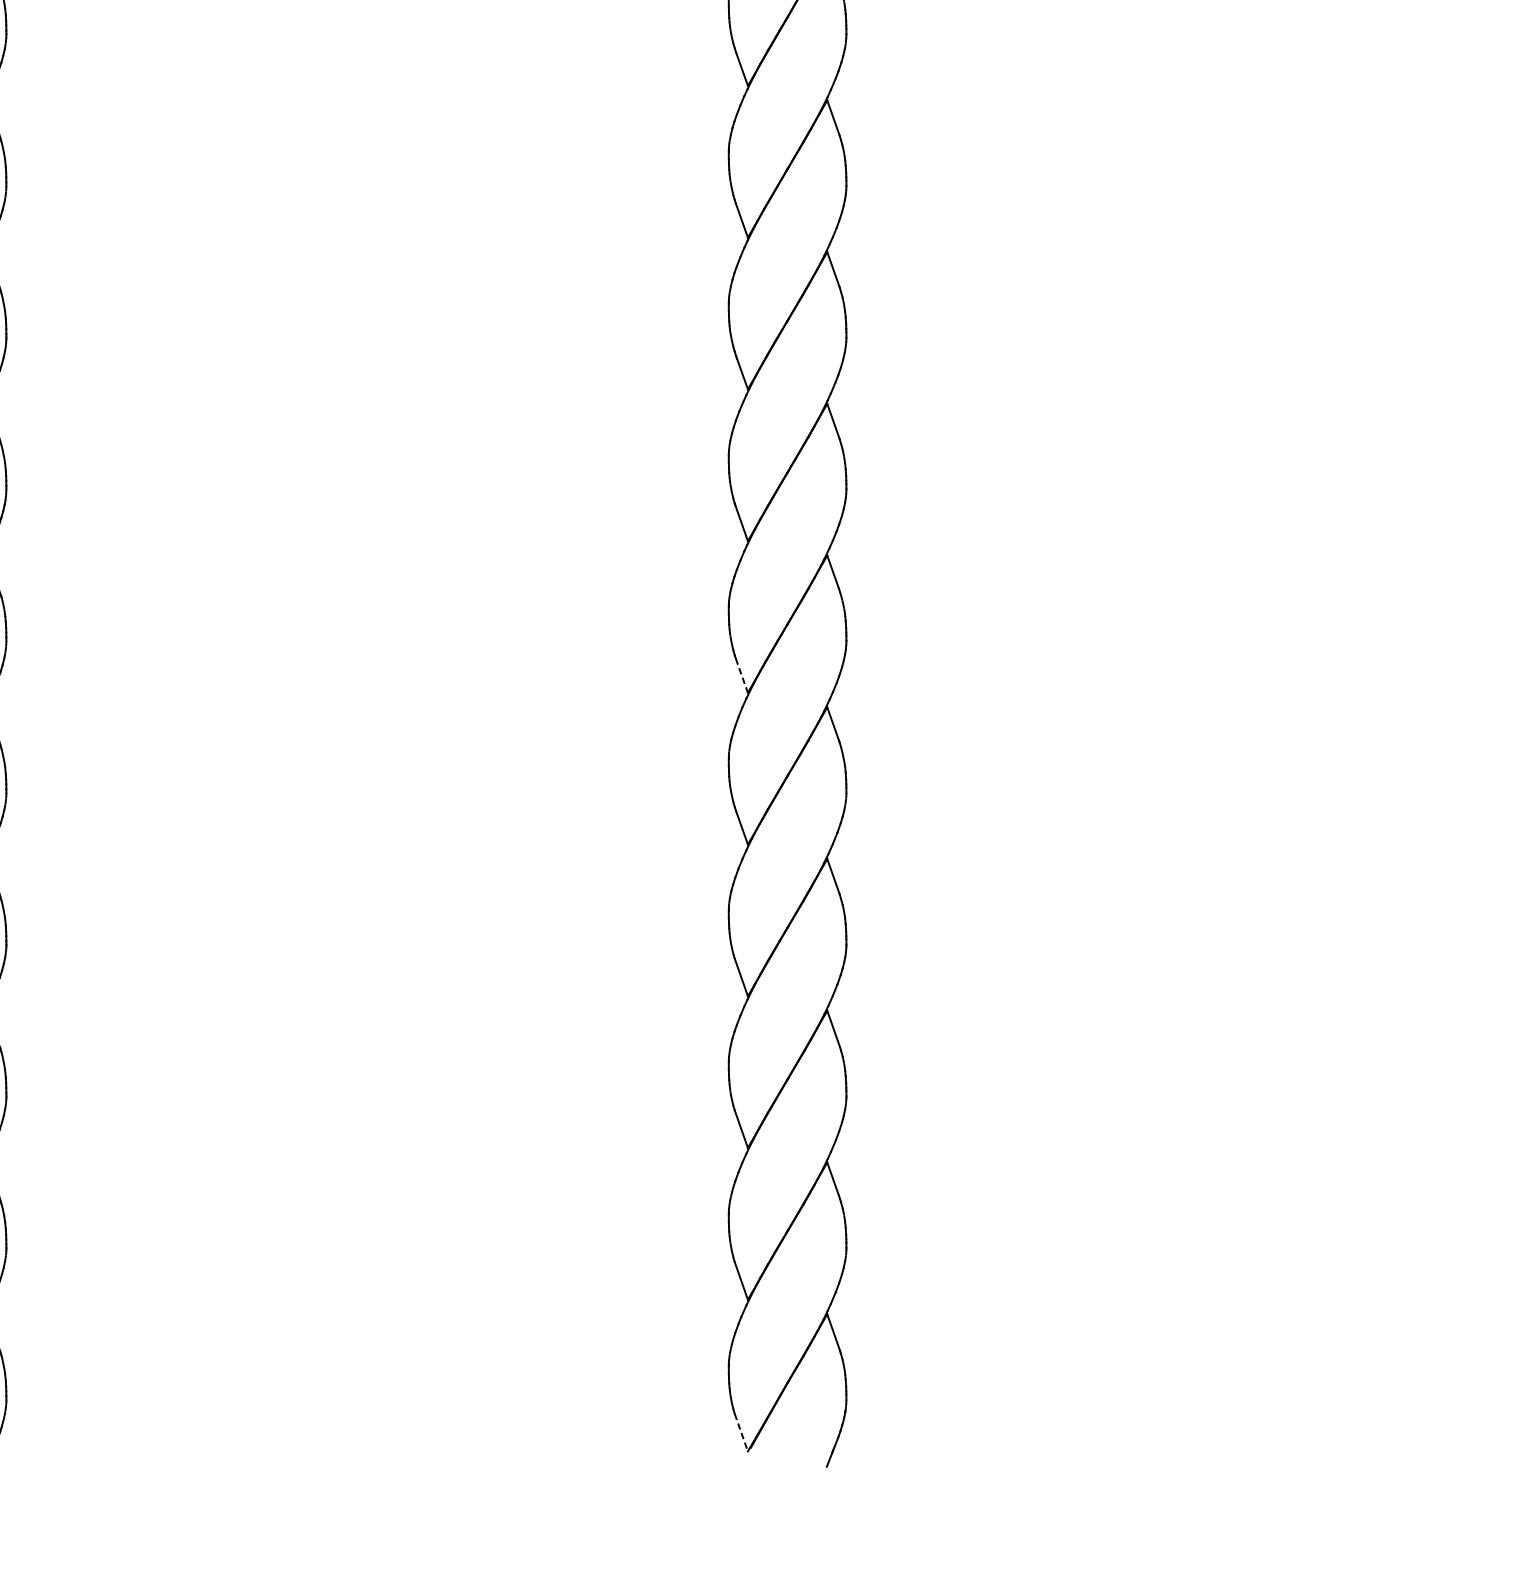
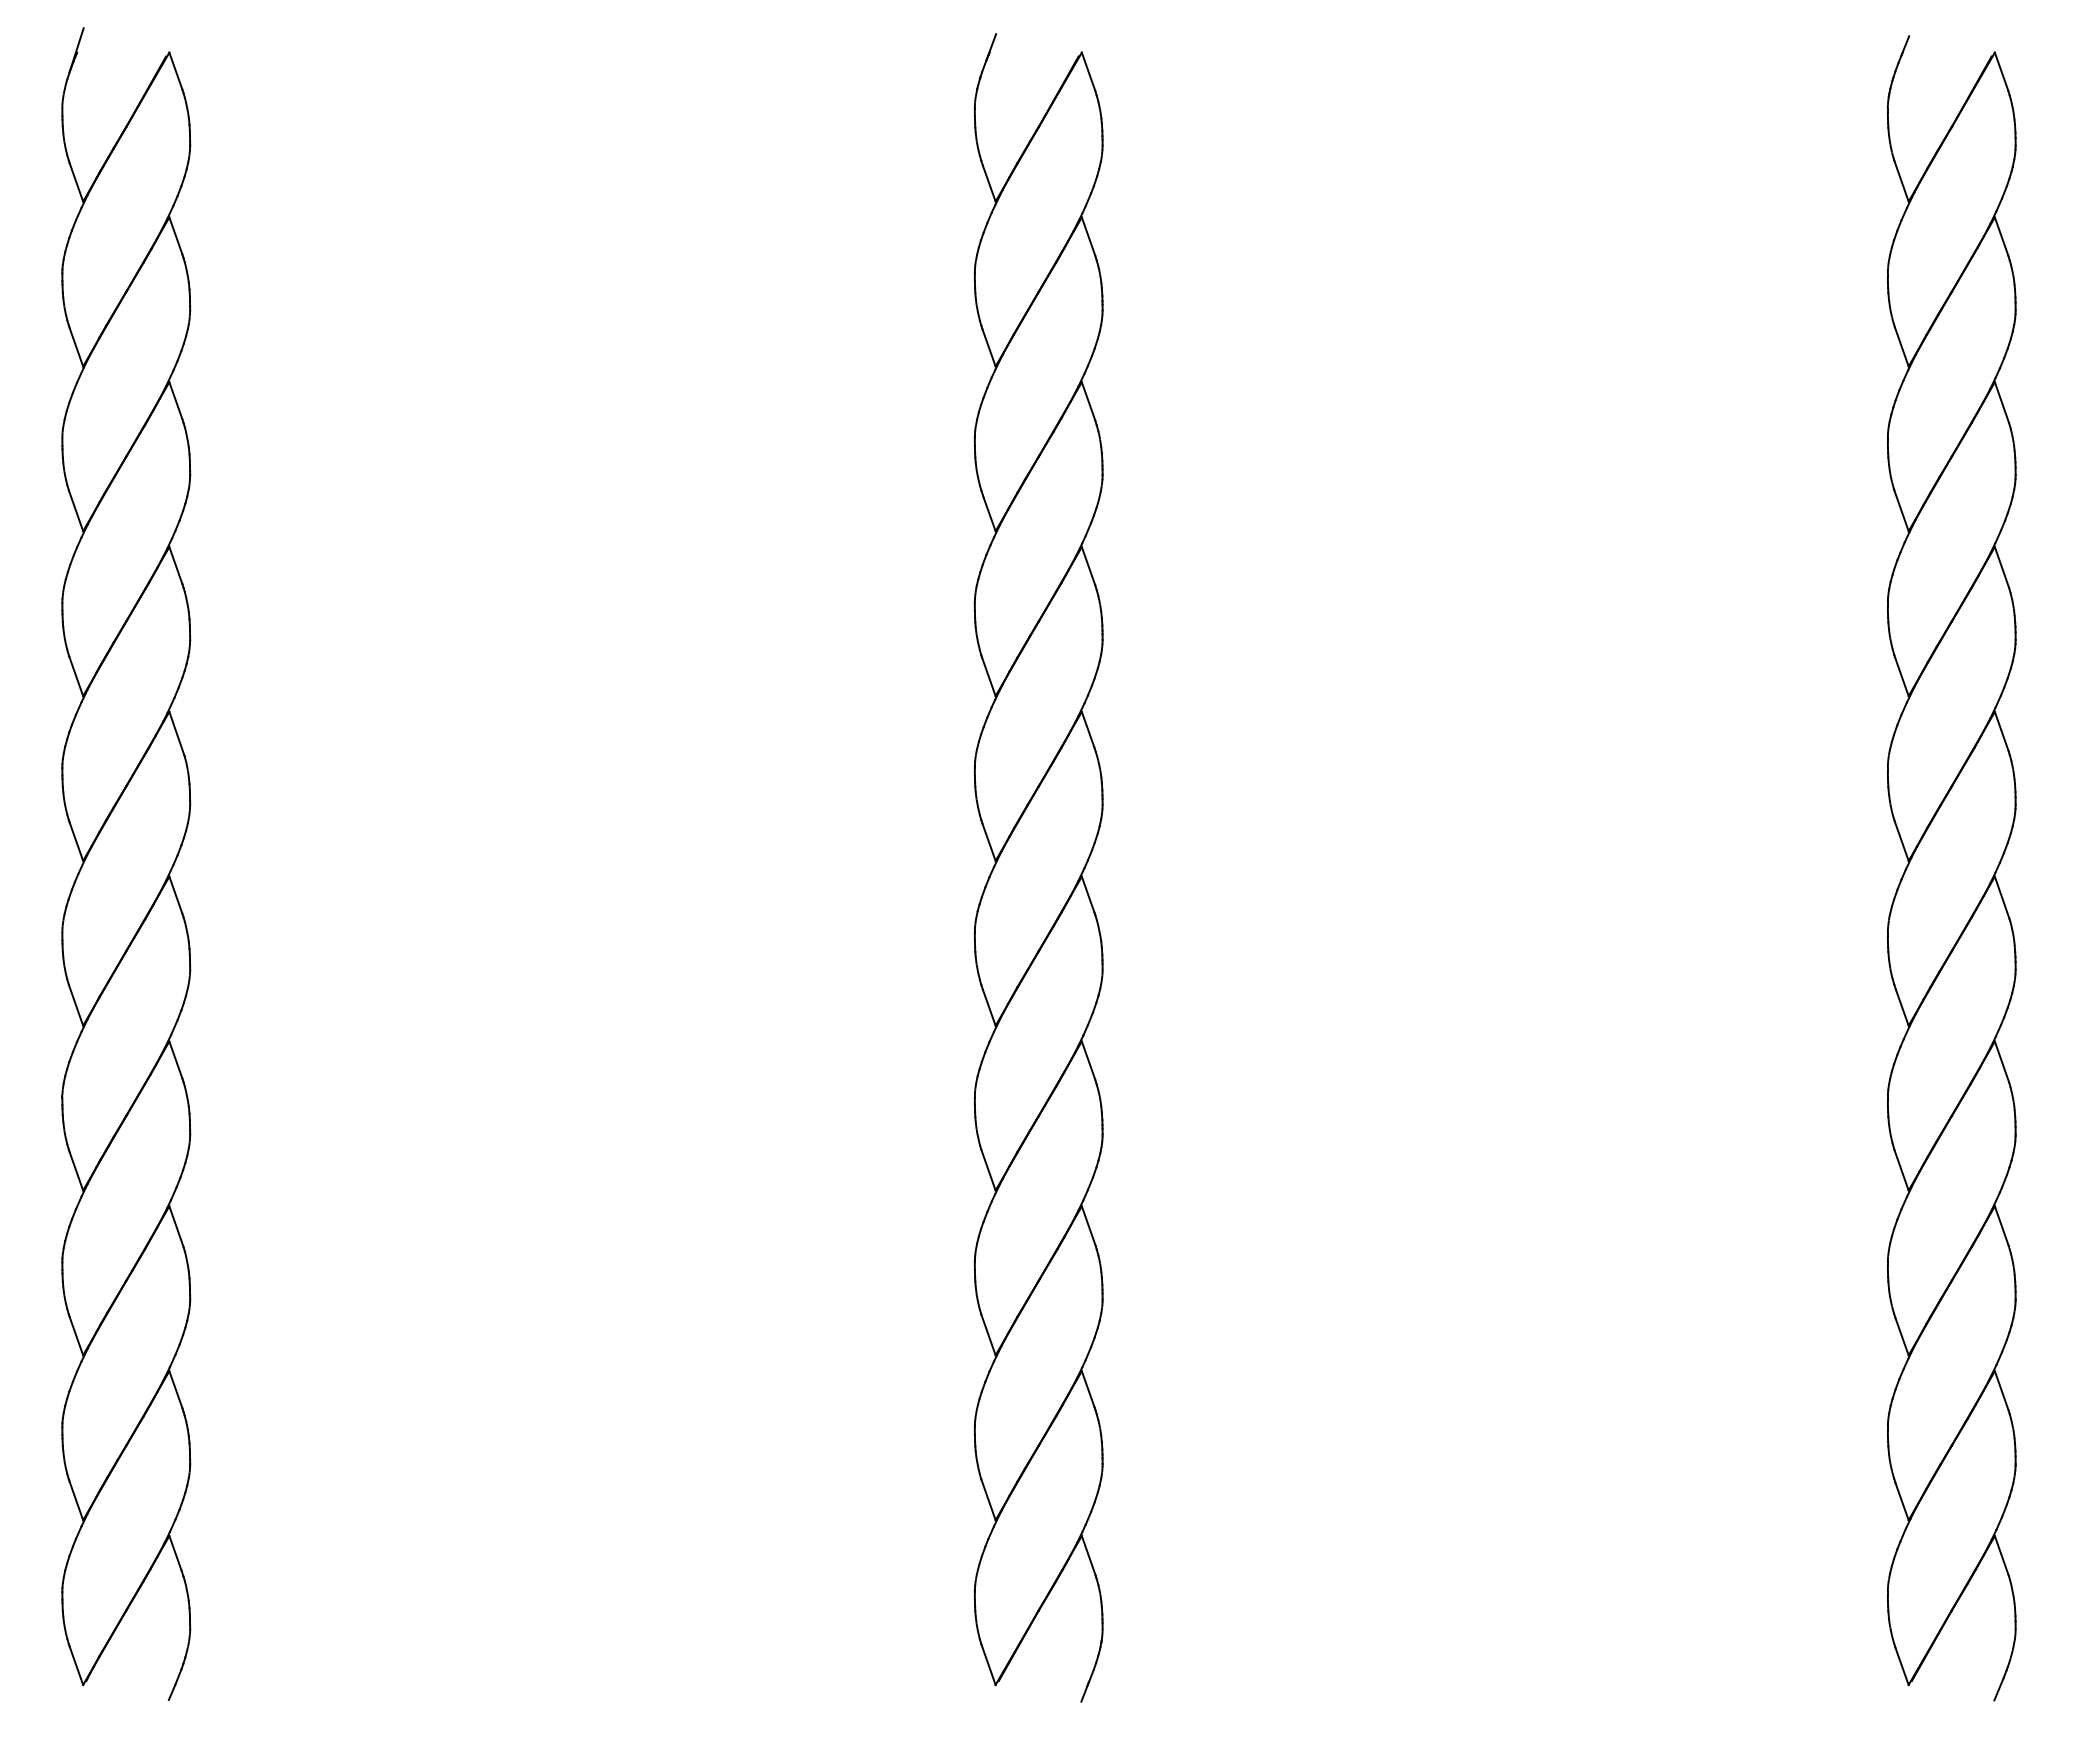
line: (742, 675) -> (989, 842), dashed -> solid
line: (741, 1432) -> (988, 1664), dashed -> solid

